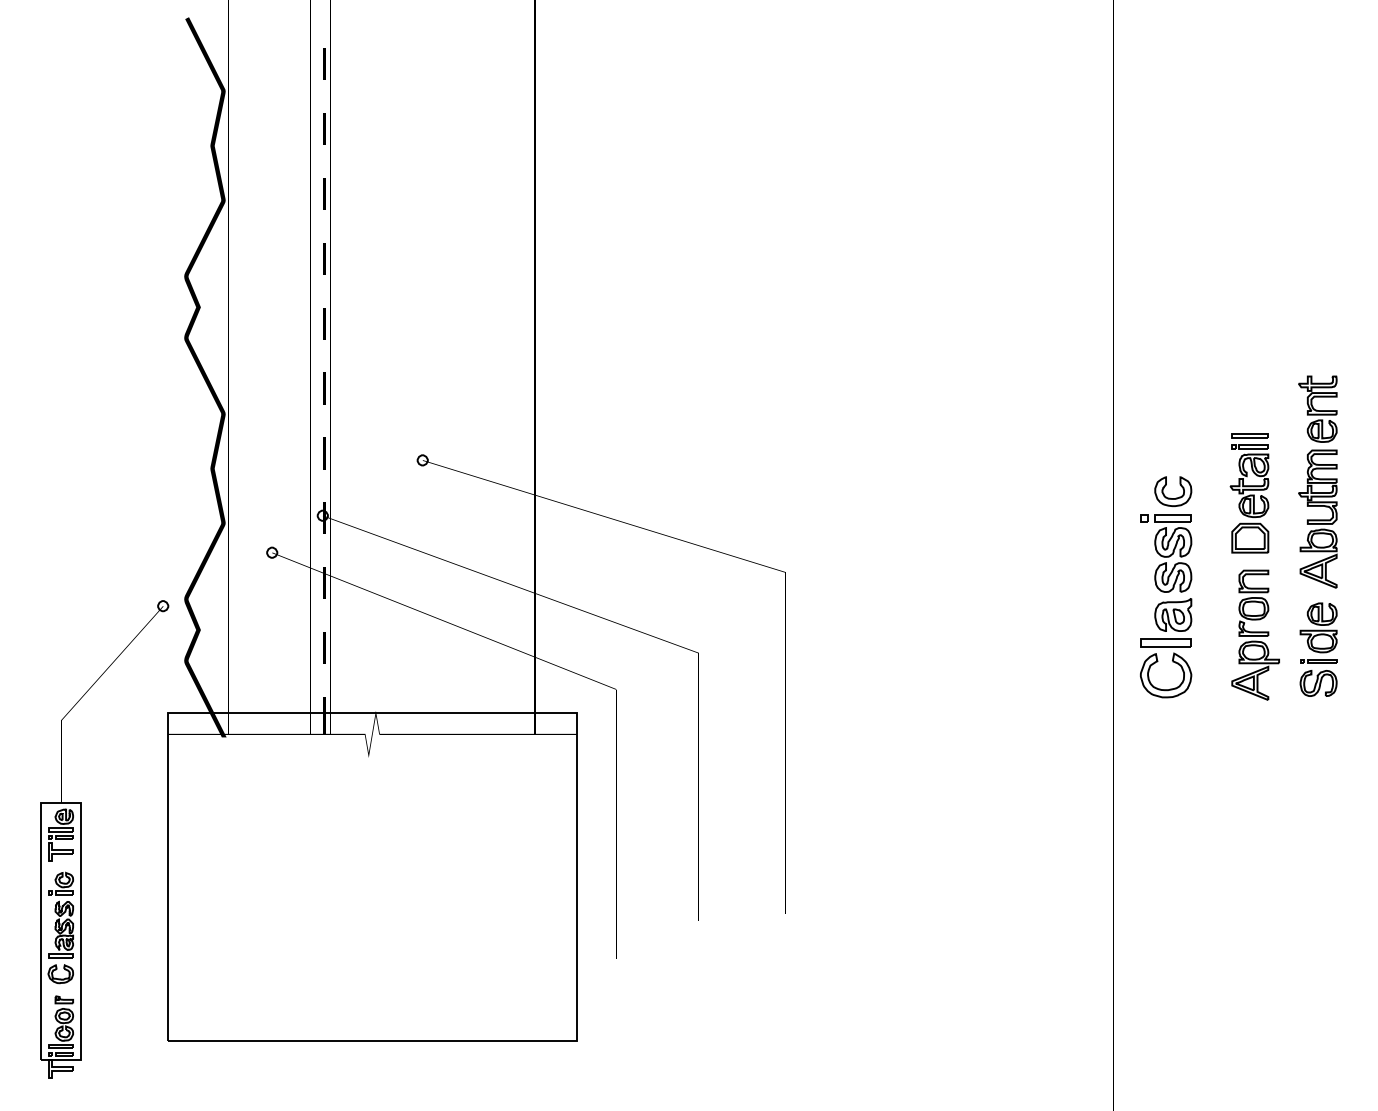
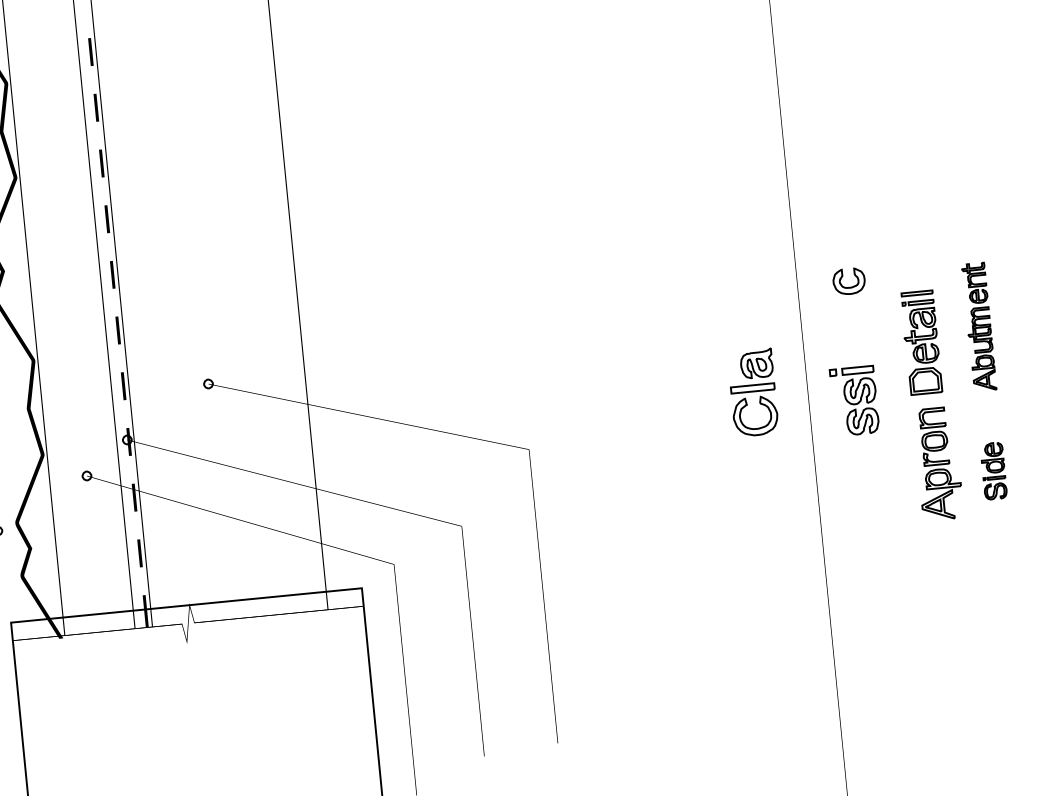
part: (1317, 481) -> (978, 326), size x0.7
part: (1170, 497) -> (847, 286), moved
part: (1166, 648) -> (753, 393), moved
part: (1318, 649) -> (993, 470), size x0.7

